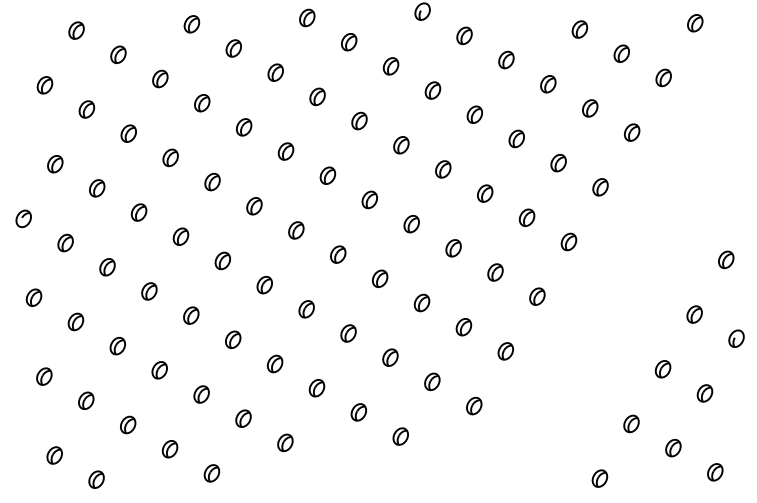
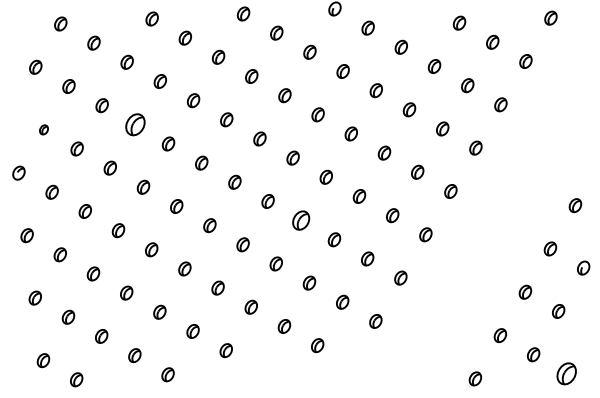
part: (170, 157) -> (135, 124), size x1.6
part: (55, 164) -> (44, 130), size x0.7
part: (380, 278) -> (301, 220), size x1.4
part: (715, 472) -> (566, 374), size x1.6

